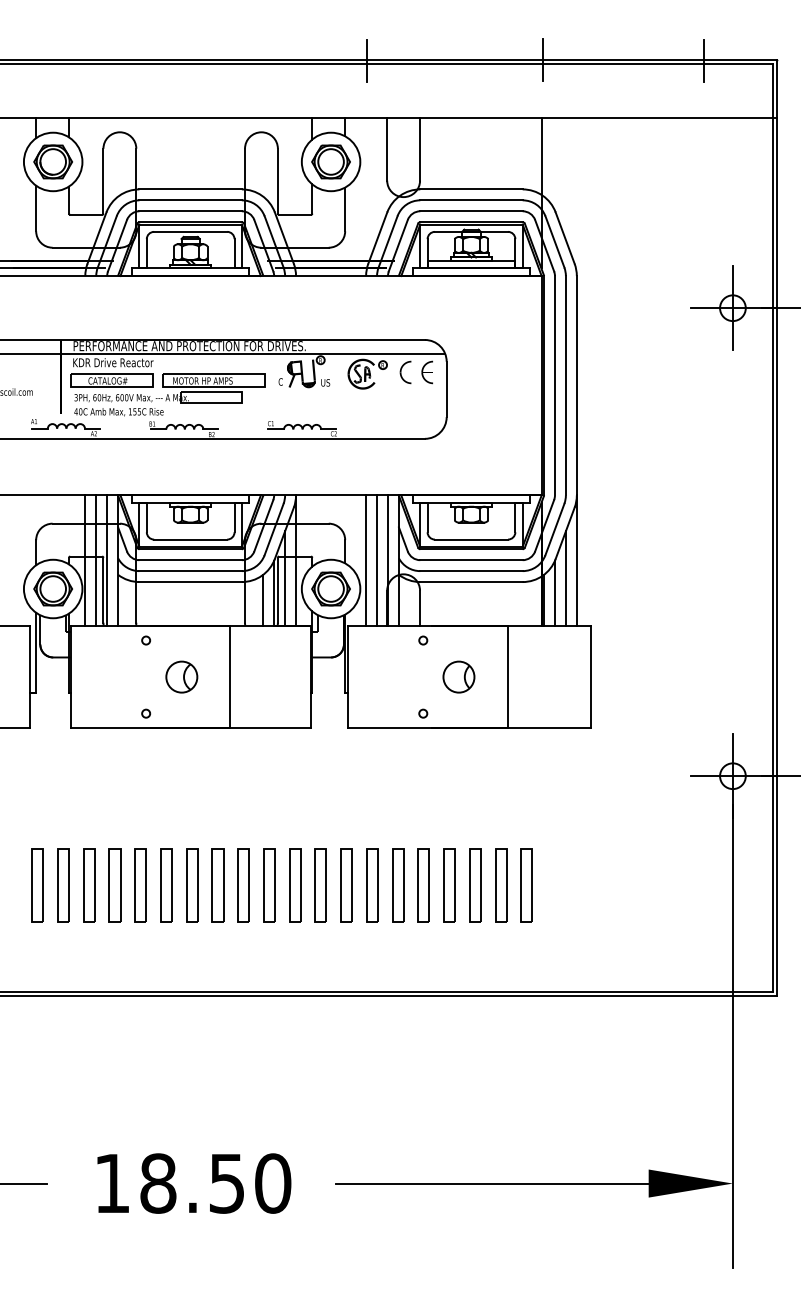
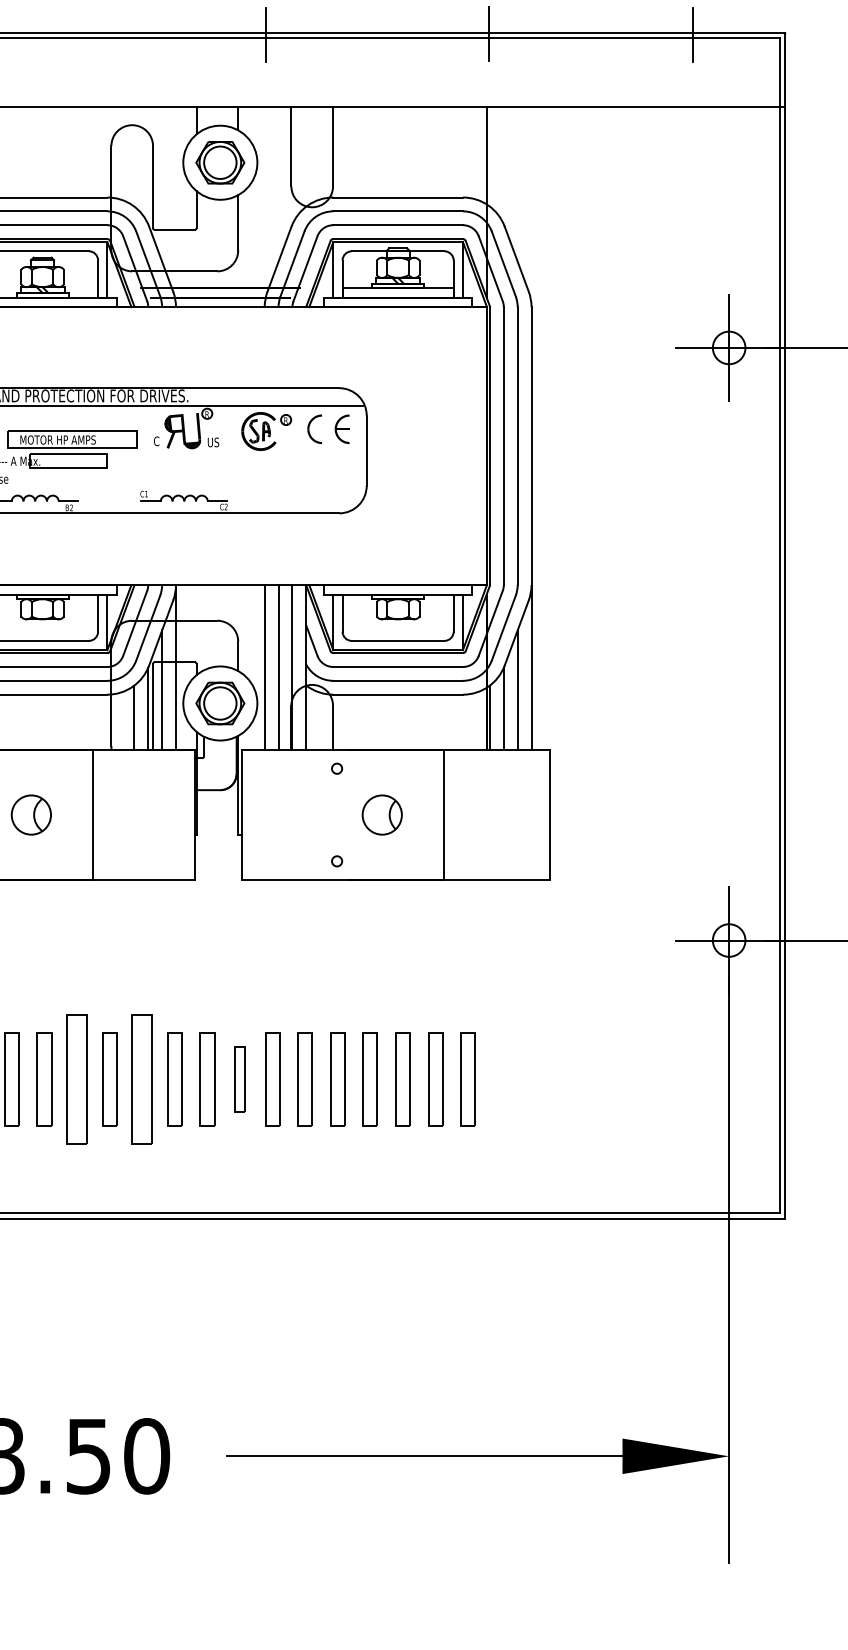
part: (217, 885) -> (76, 1078), size x1.4
part: (269, 885) -> (142, 1078), size x1.4
part: (346, 885) -> (239, 1078), size x0.7

